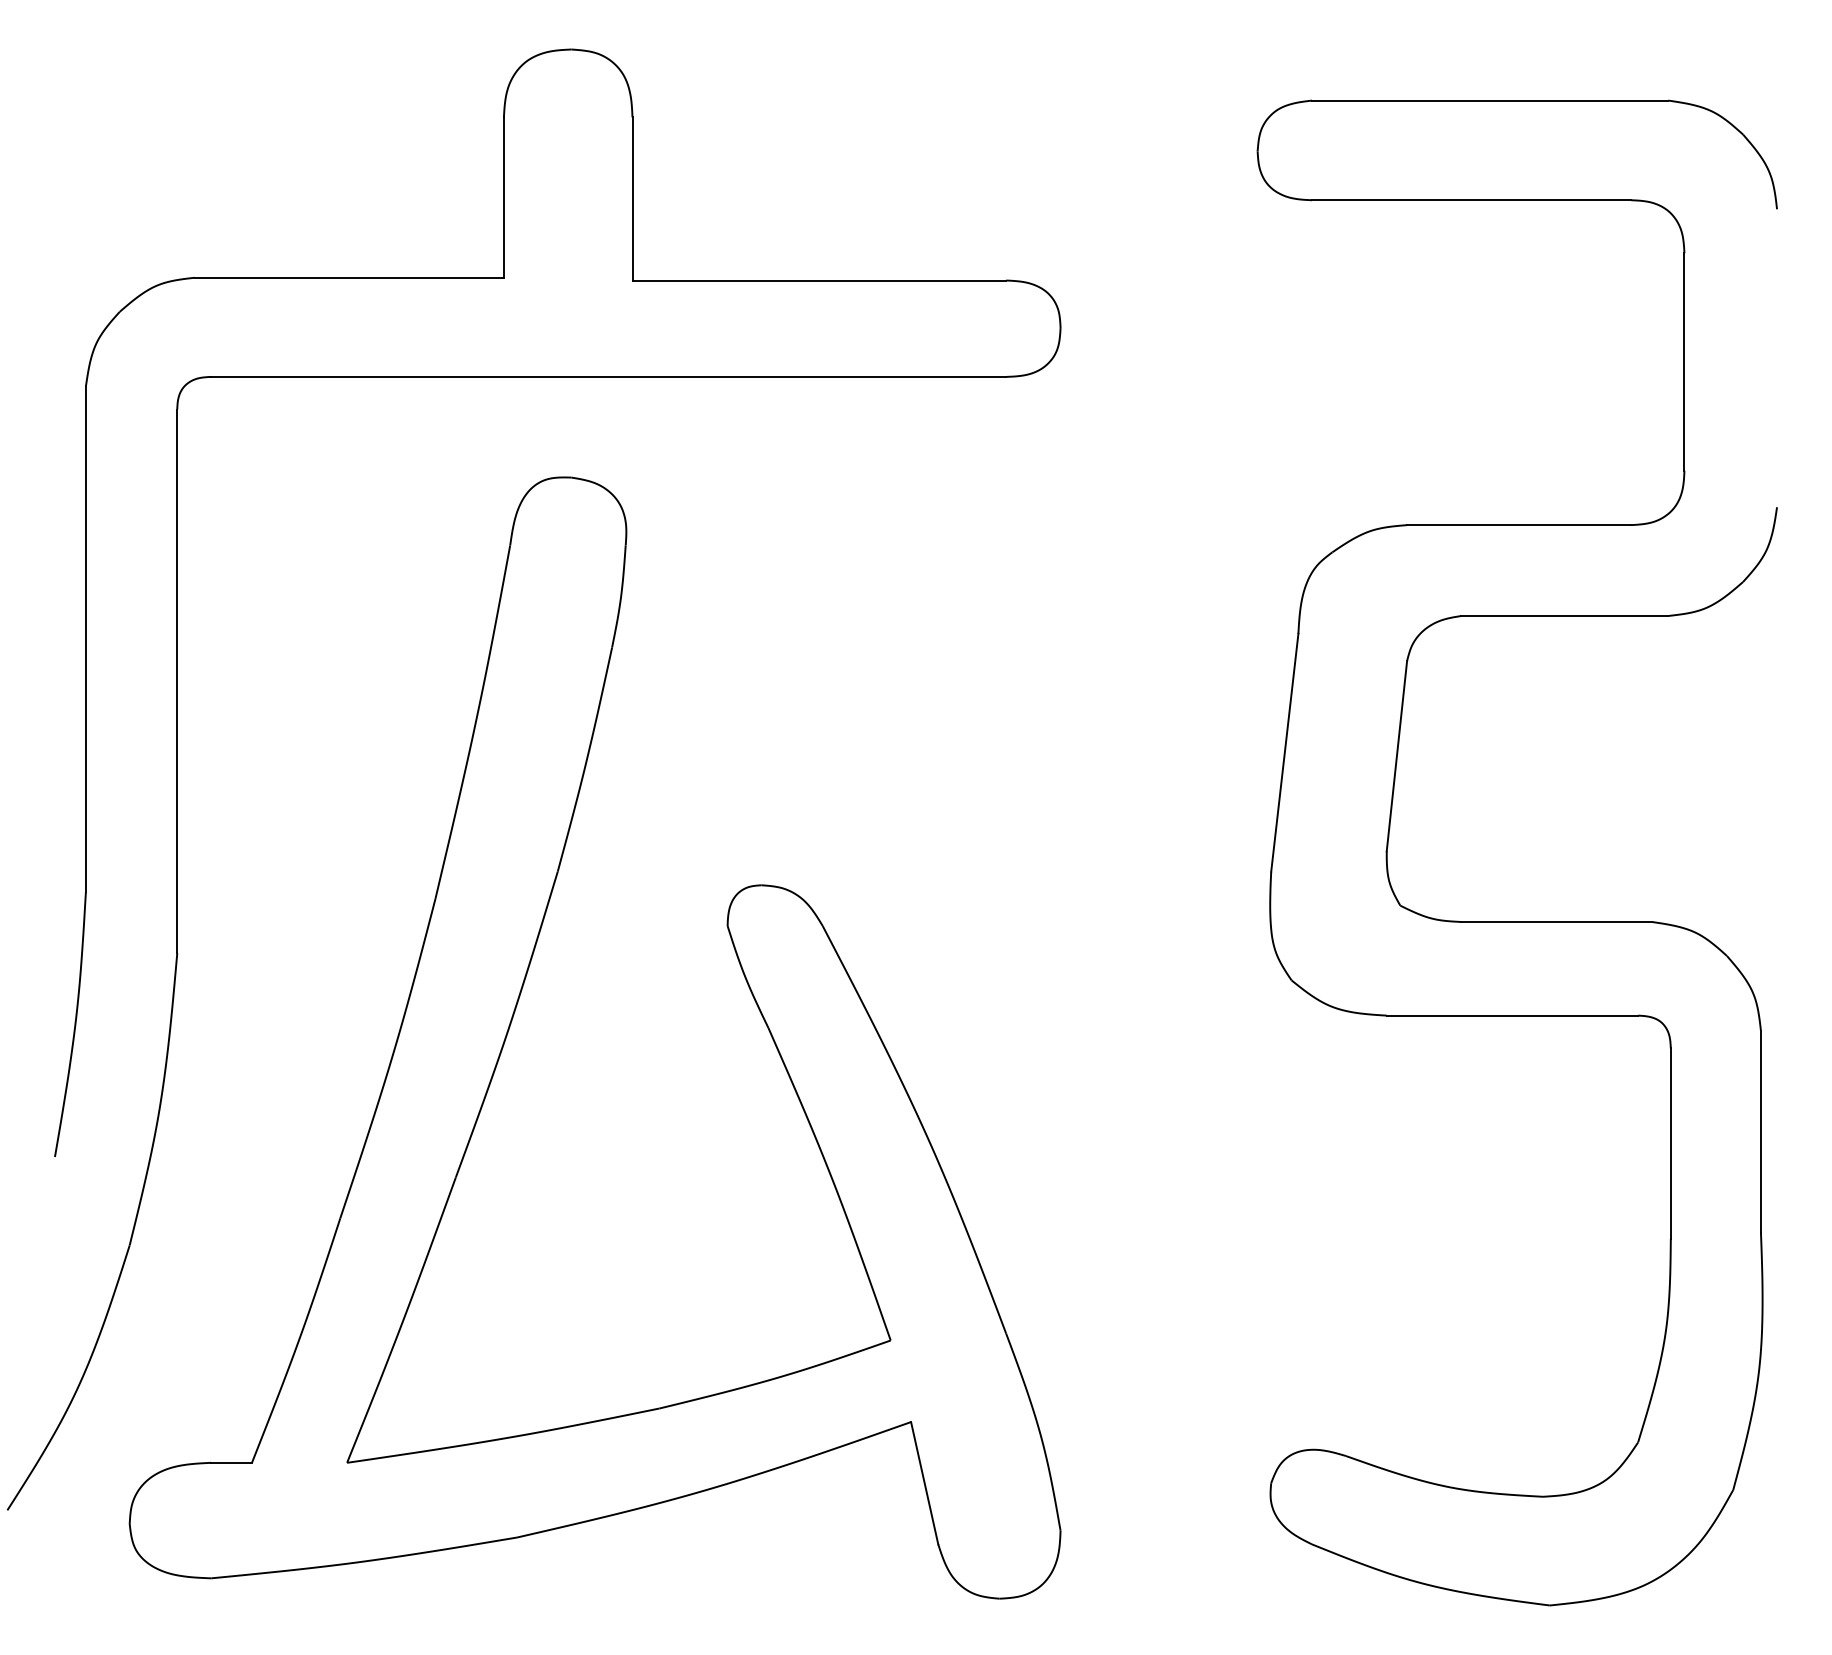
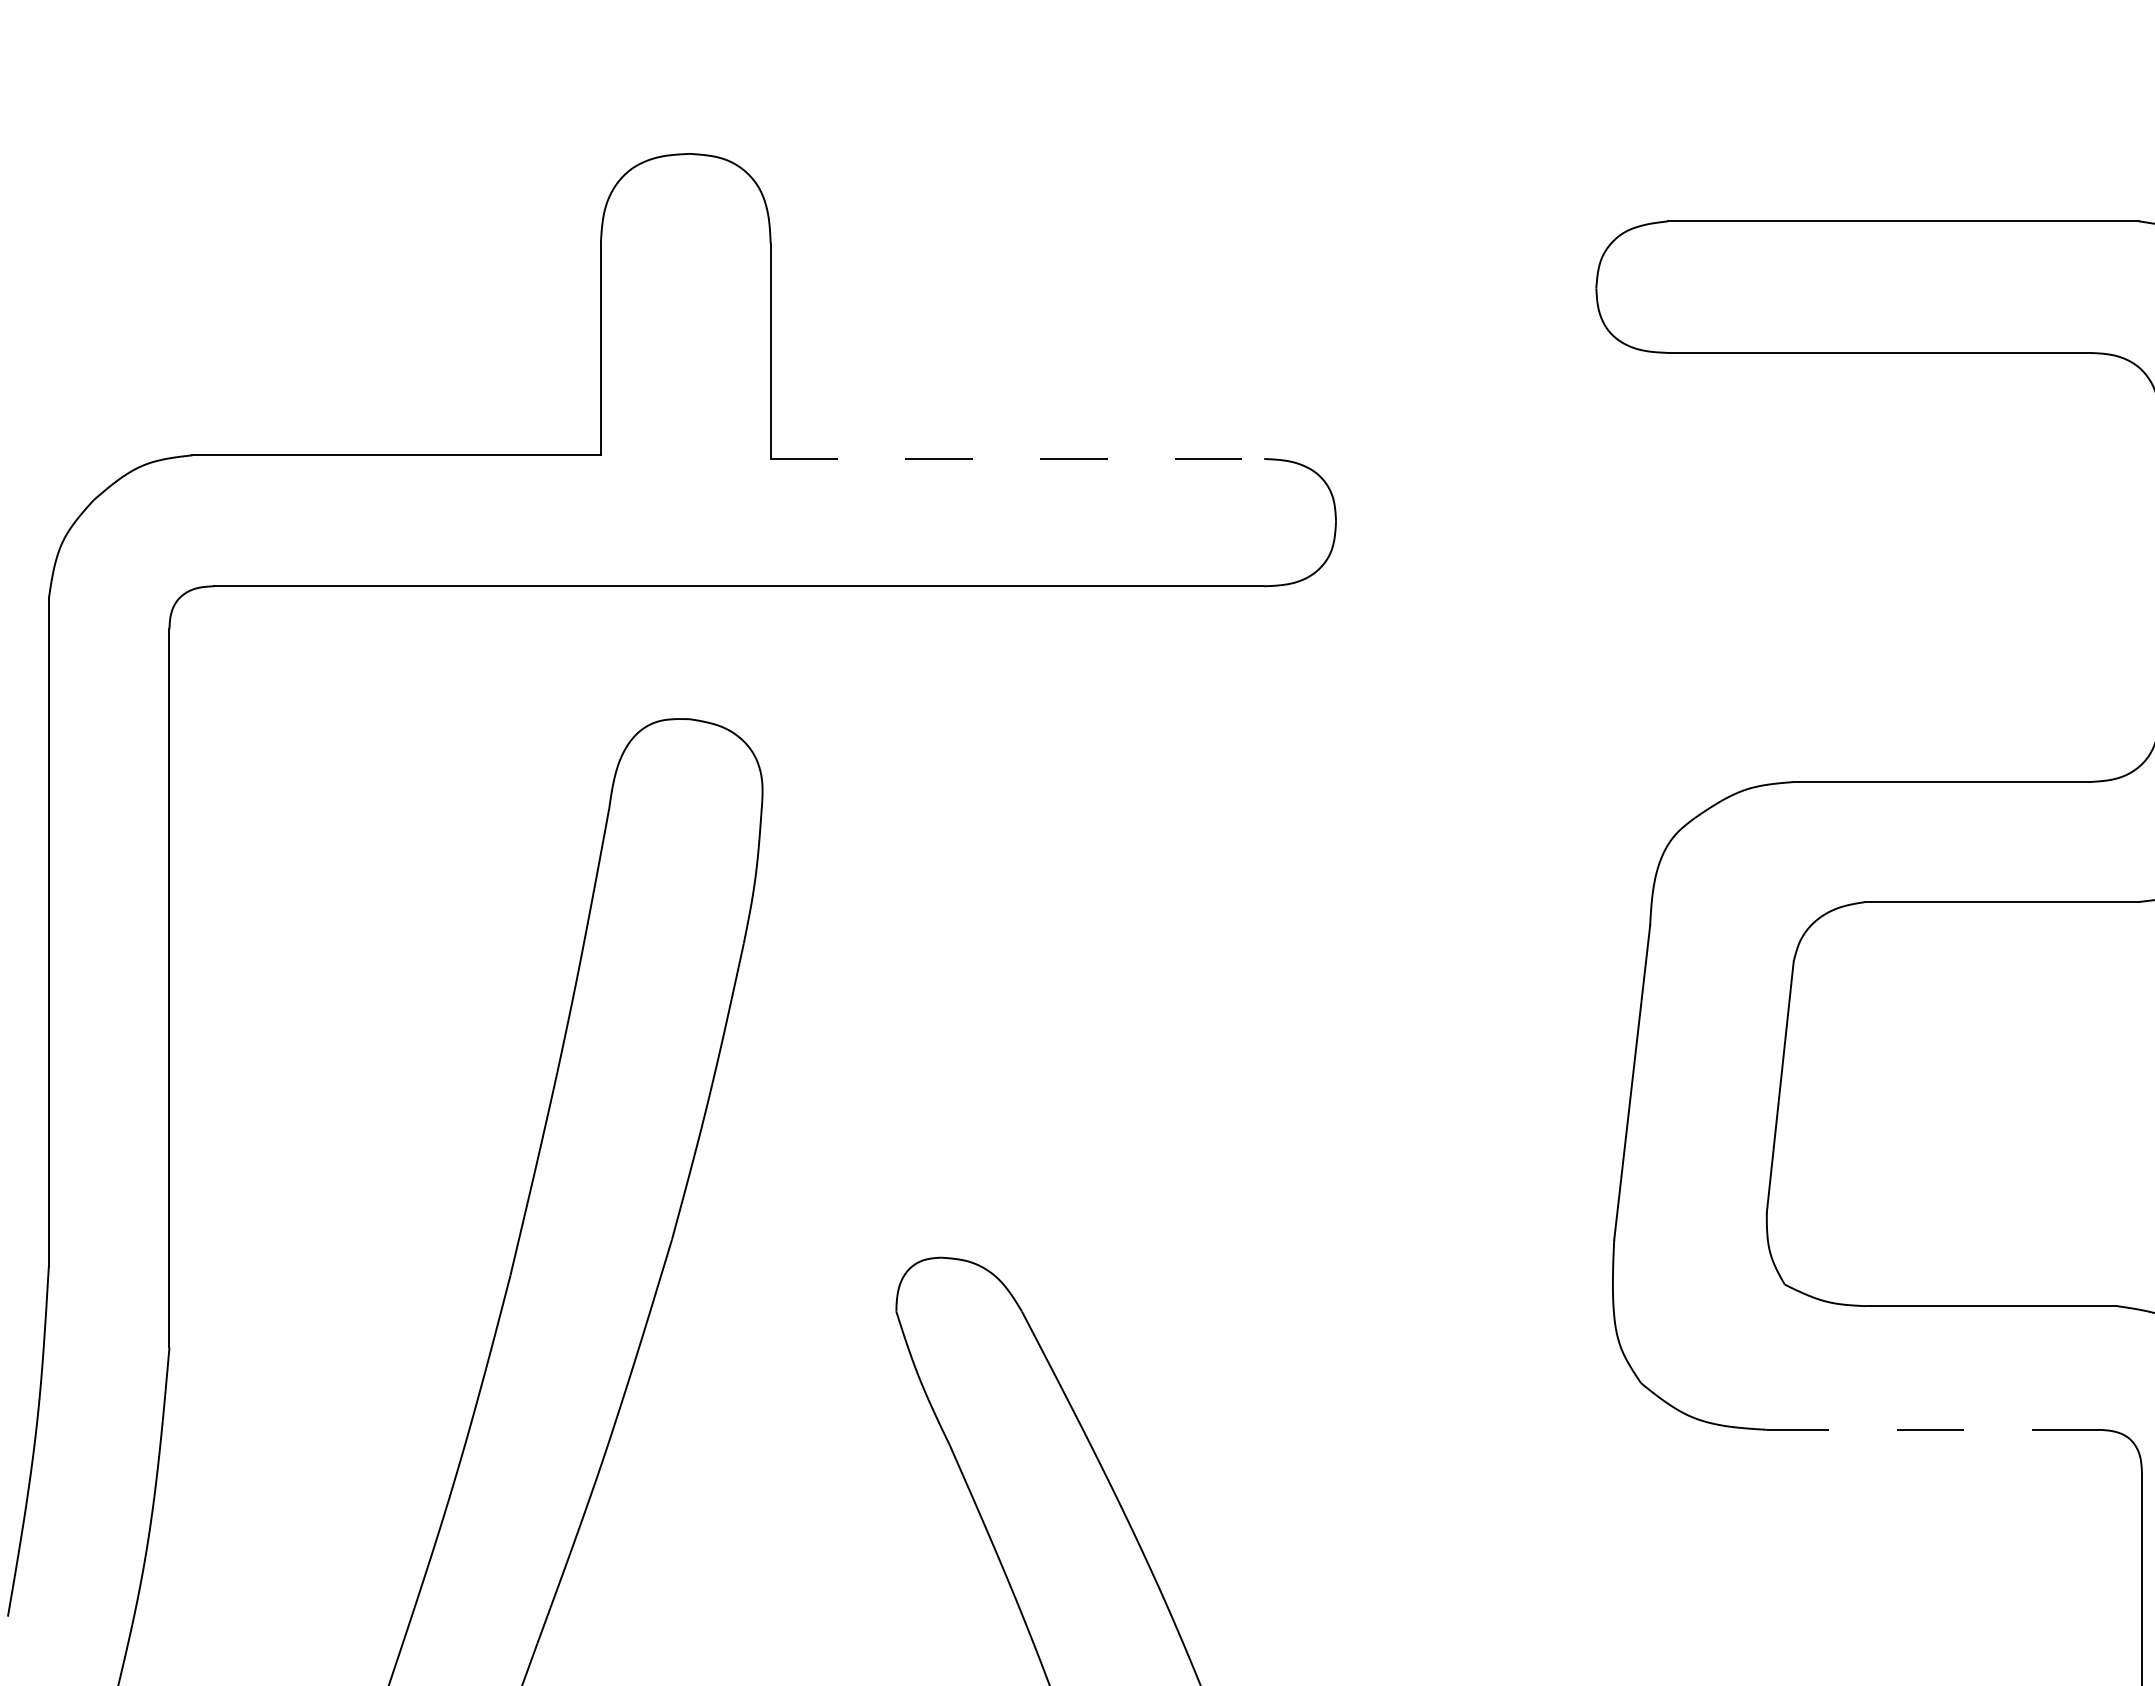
line: (819, 280) -> (1017, 458), solid -> dashed
line: (1512, 1015) -> (1932, 1429), solid -> dashed

